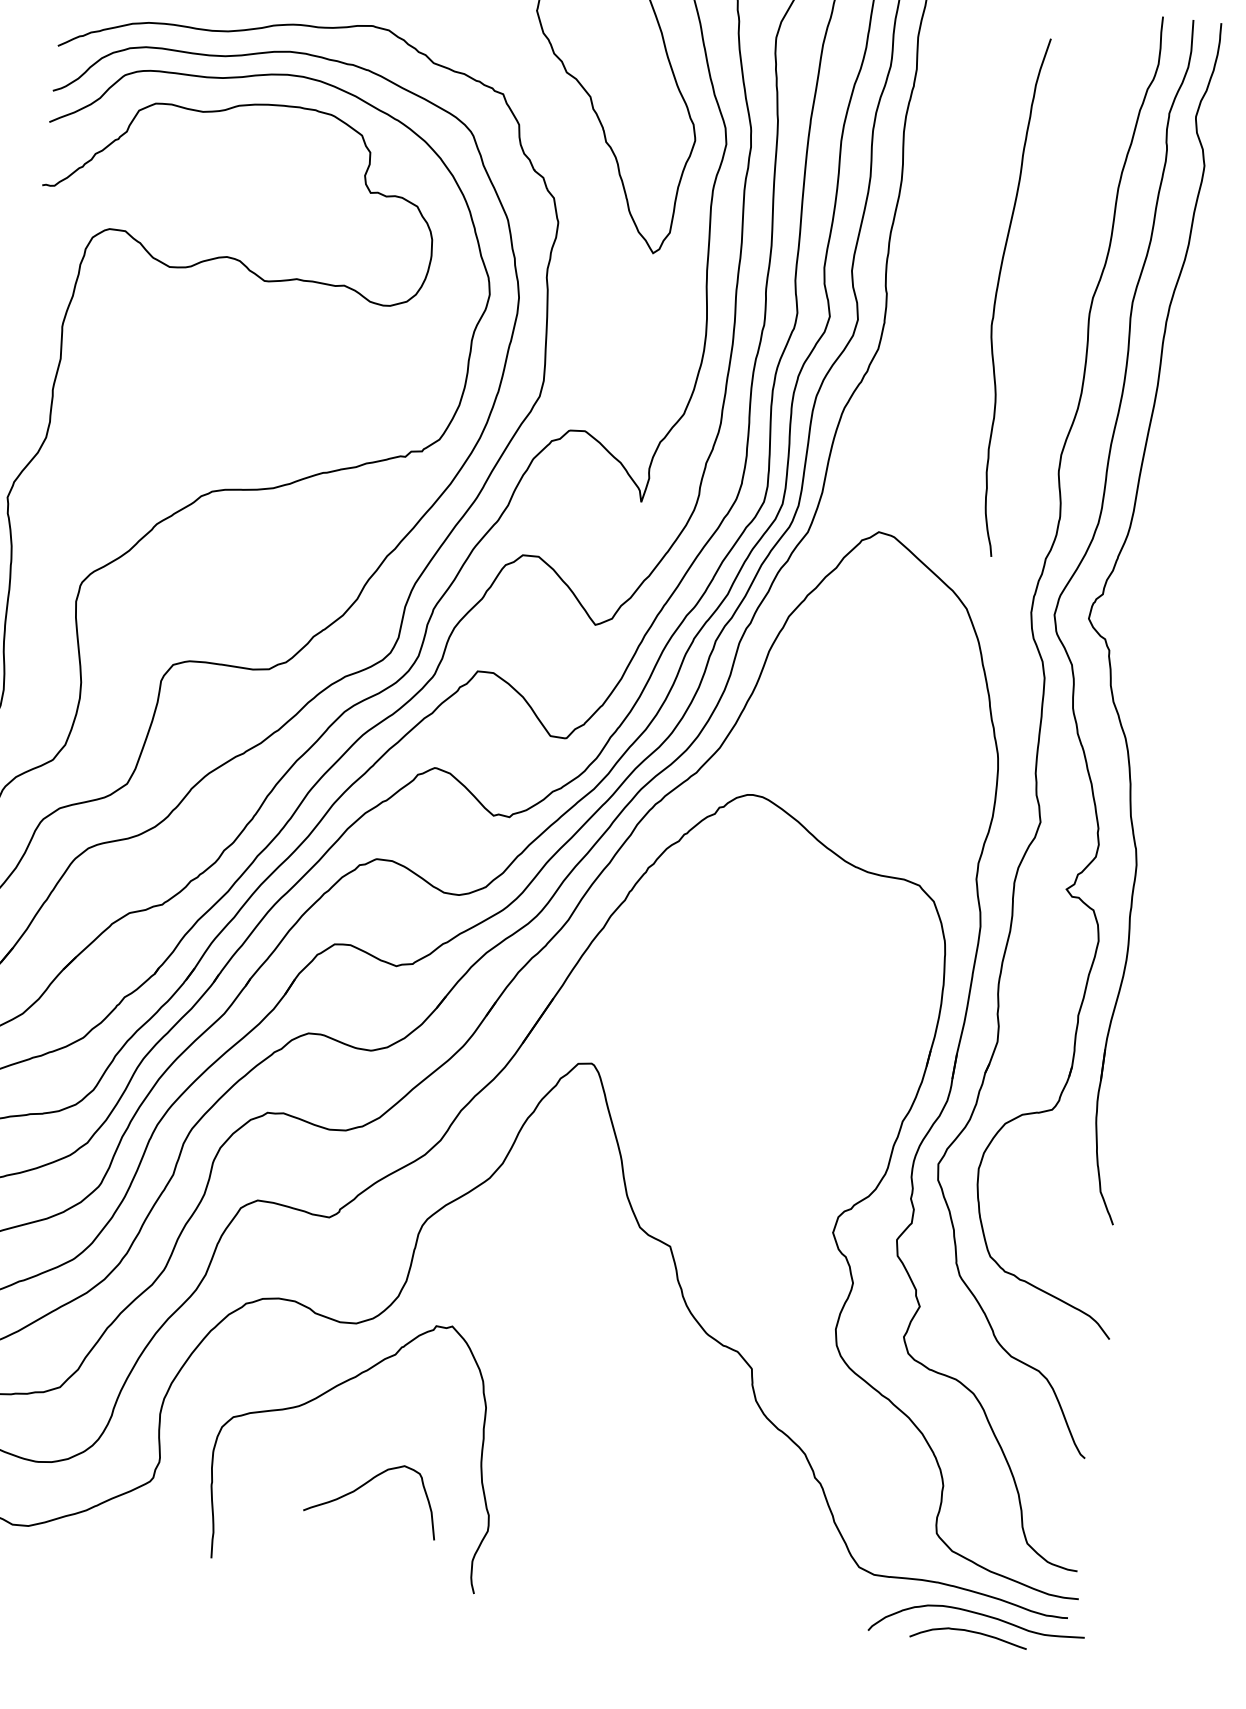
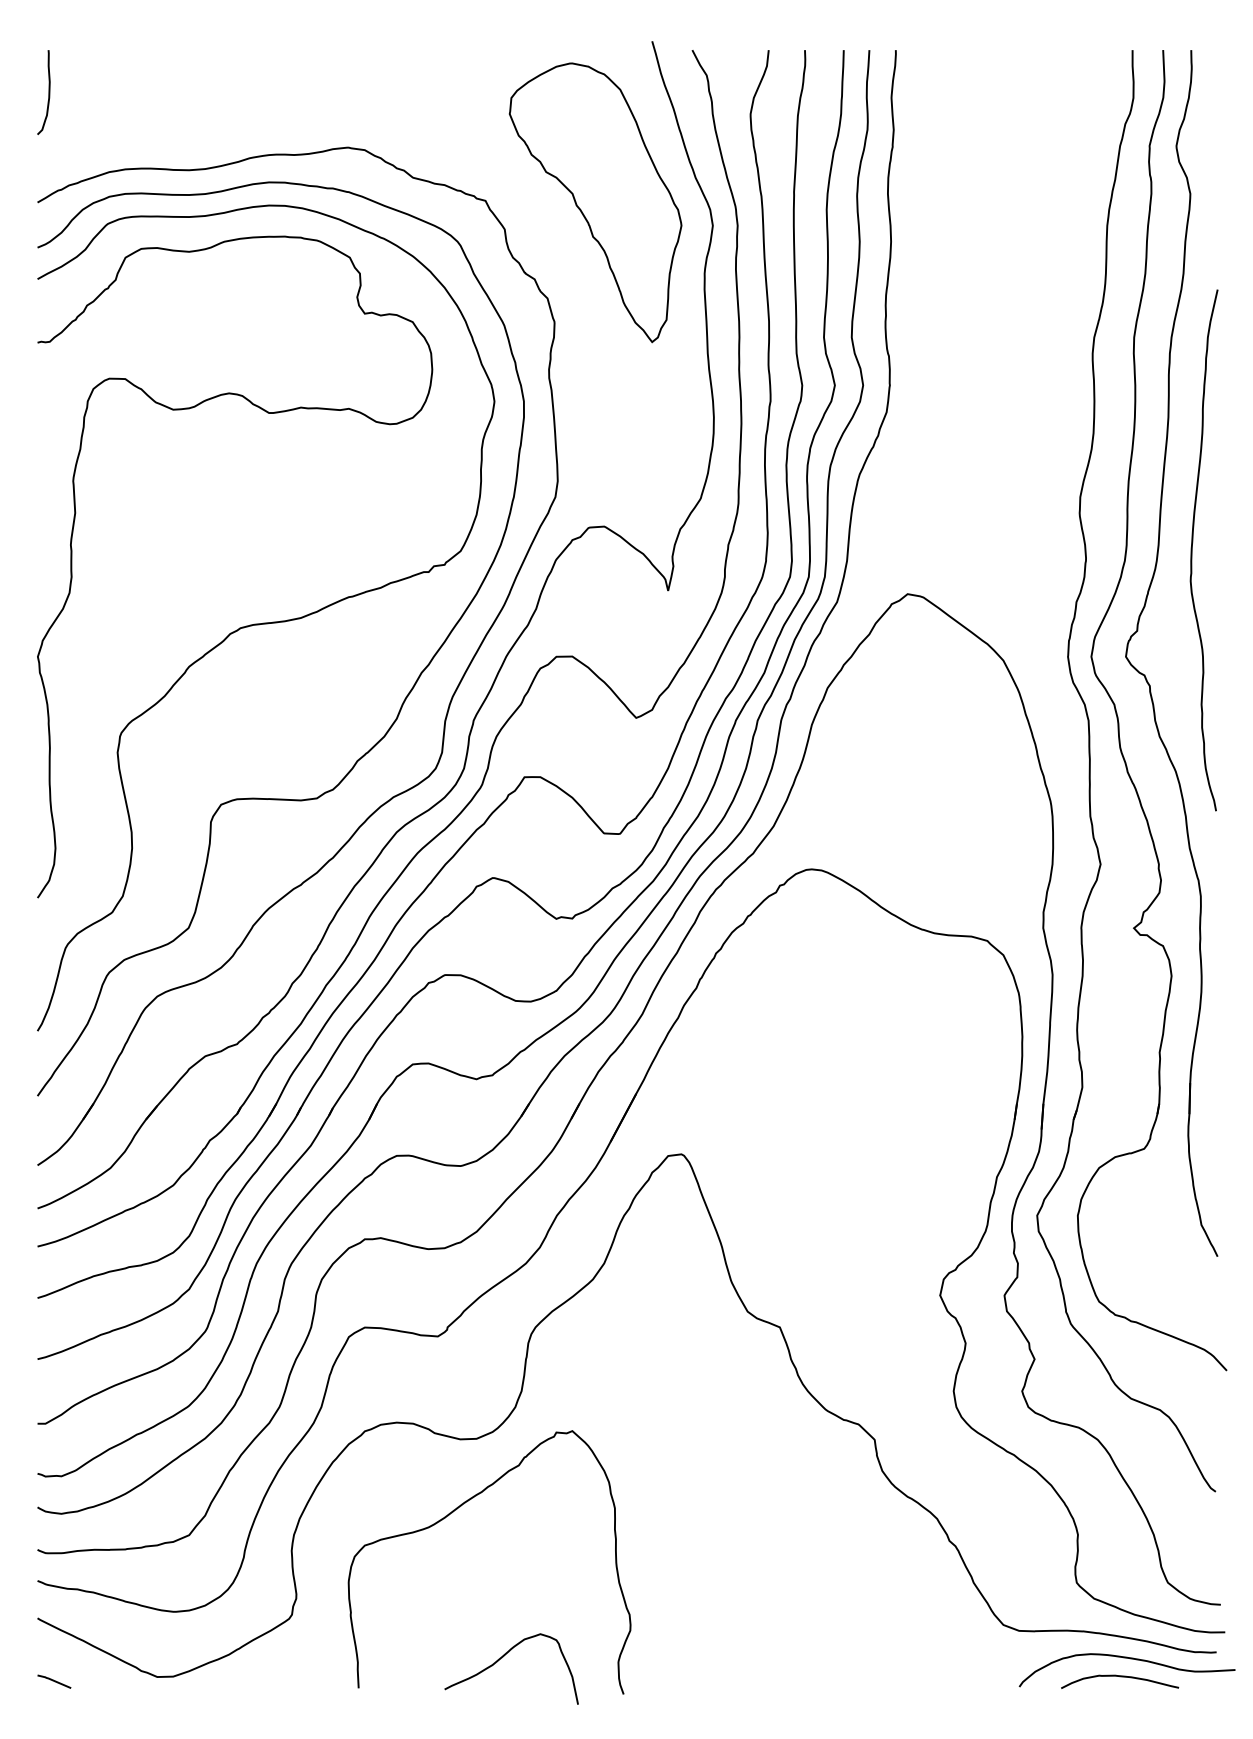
curve: (996, 295) -> (1192, 550), moved
curve: (364, 1486) -> (502, 1658), moved

